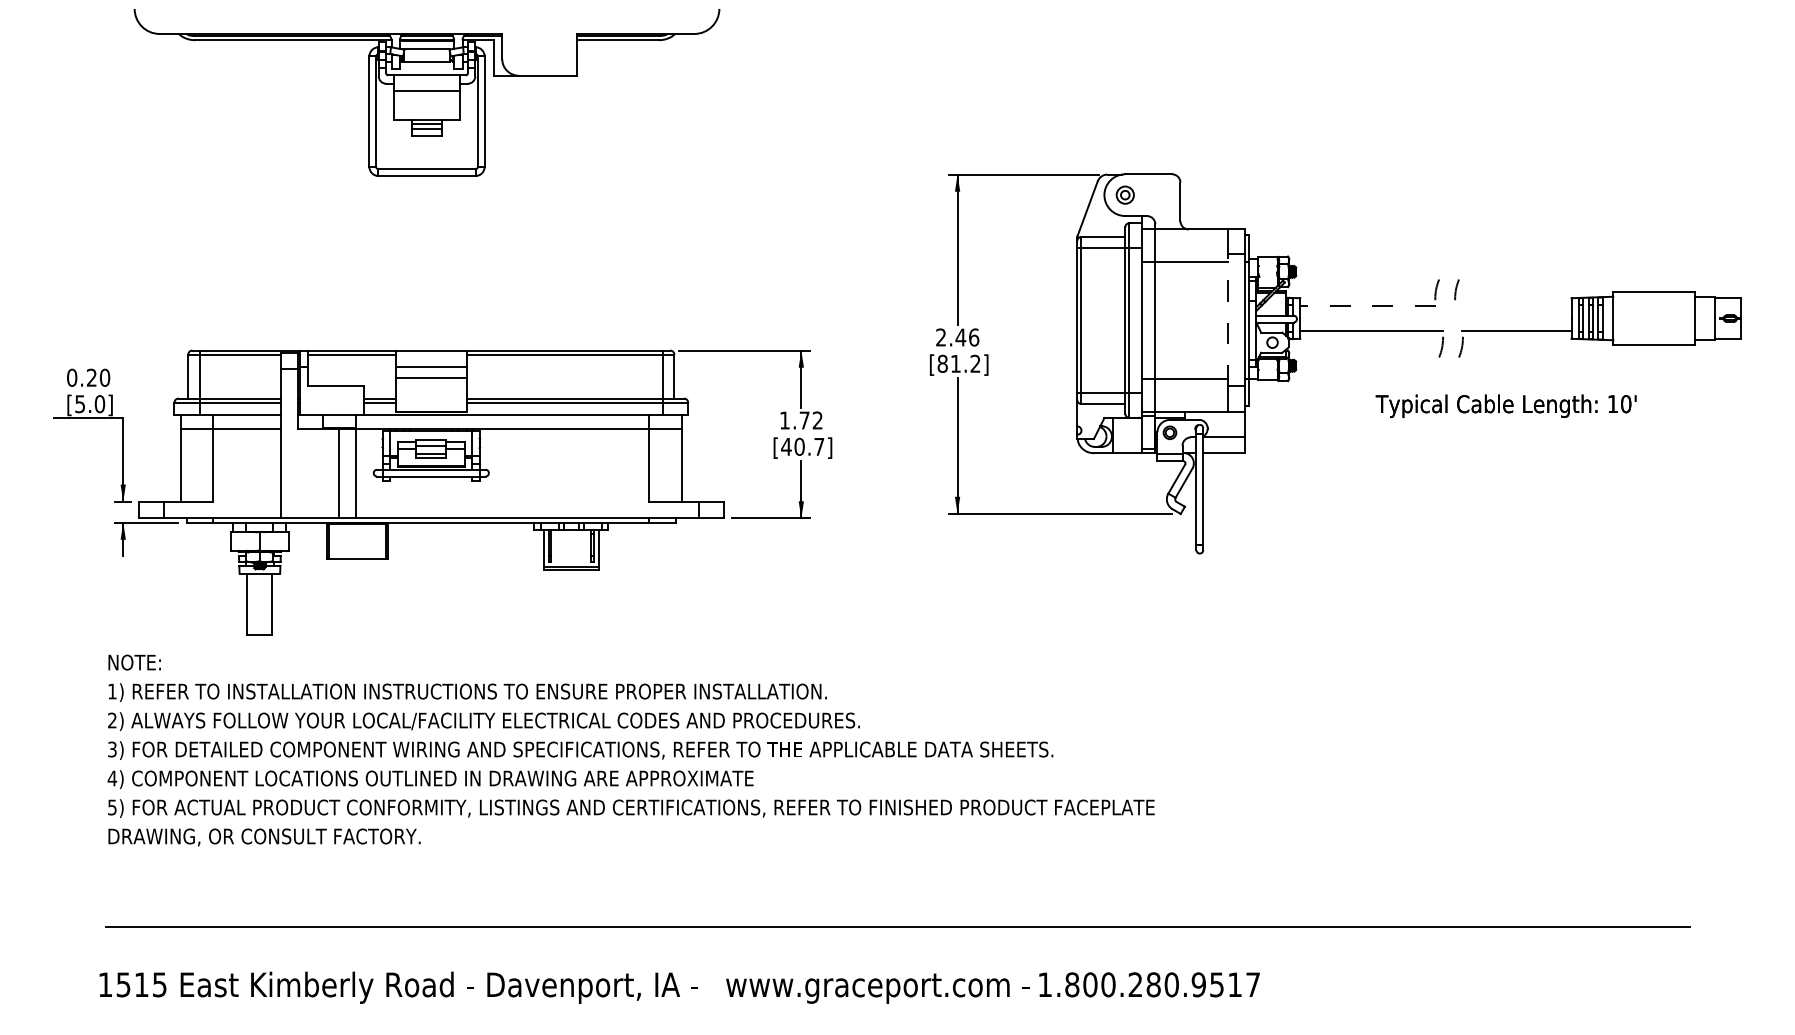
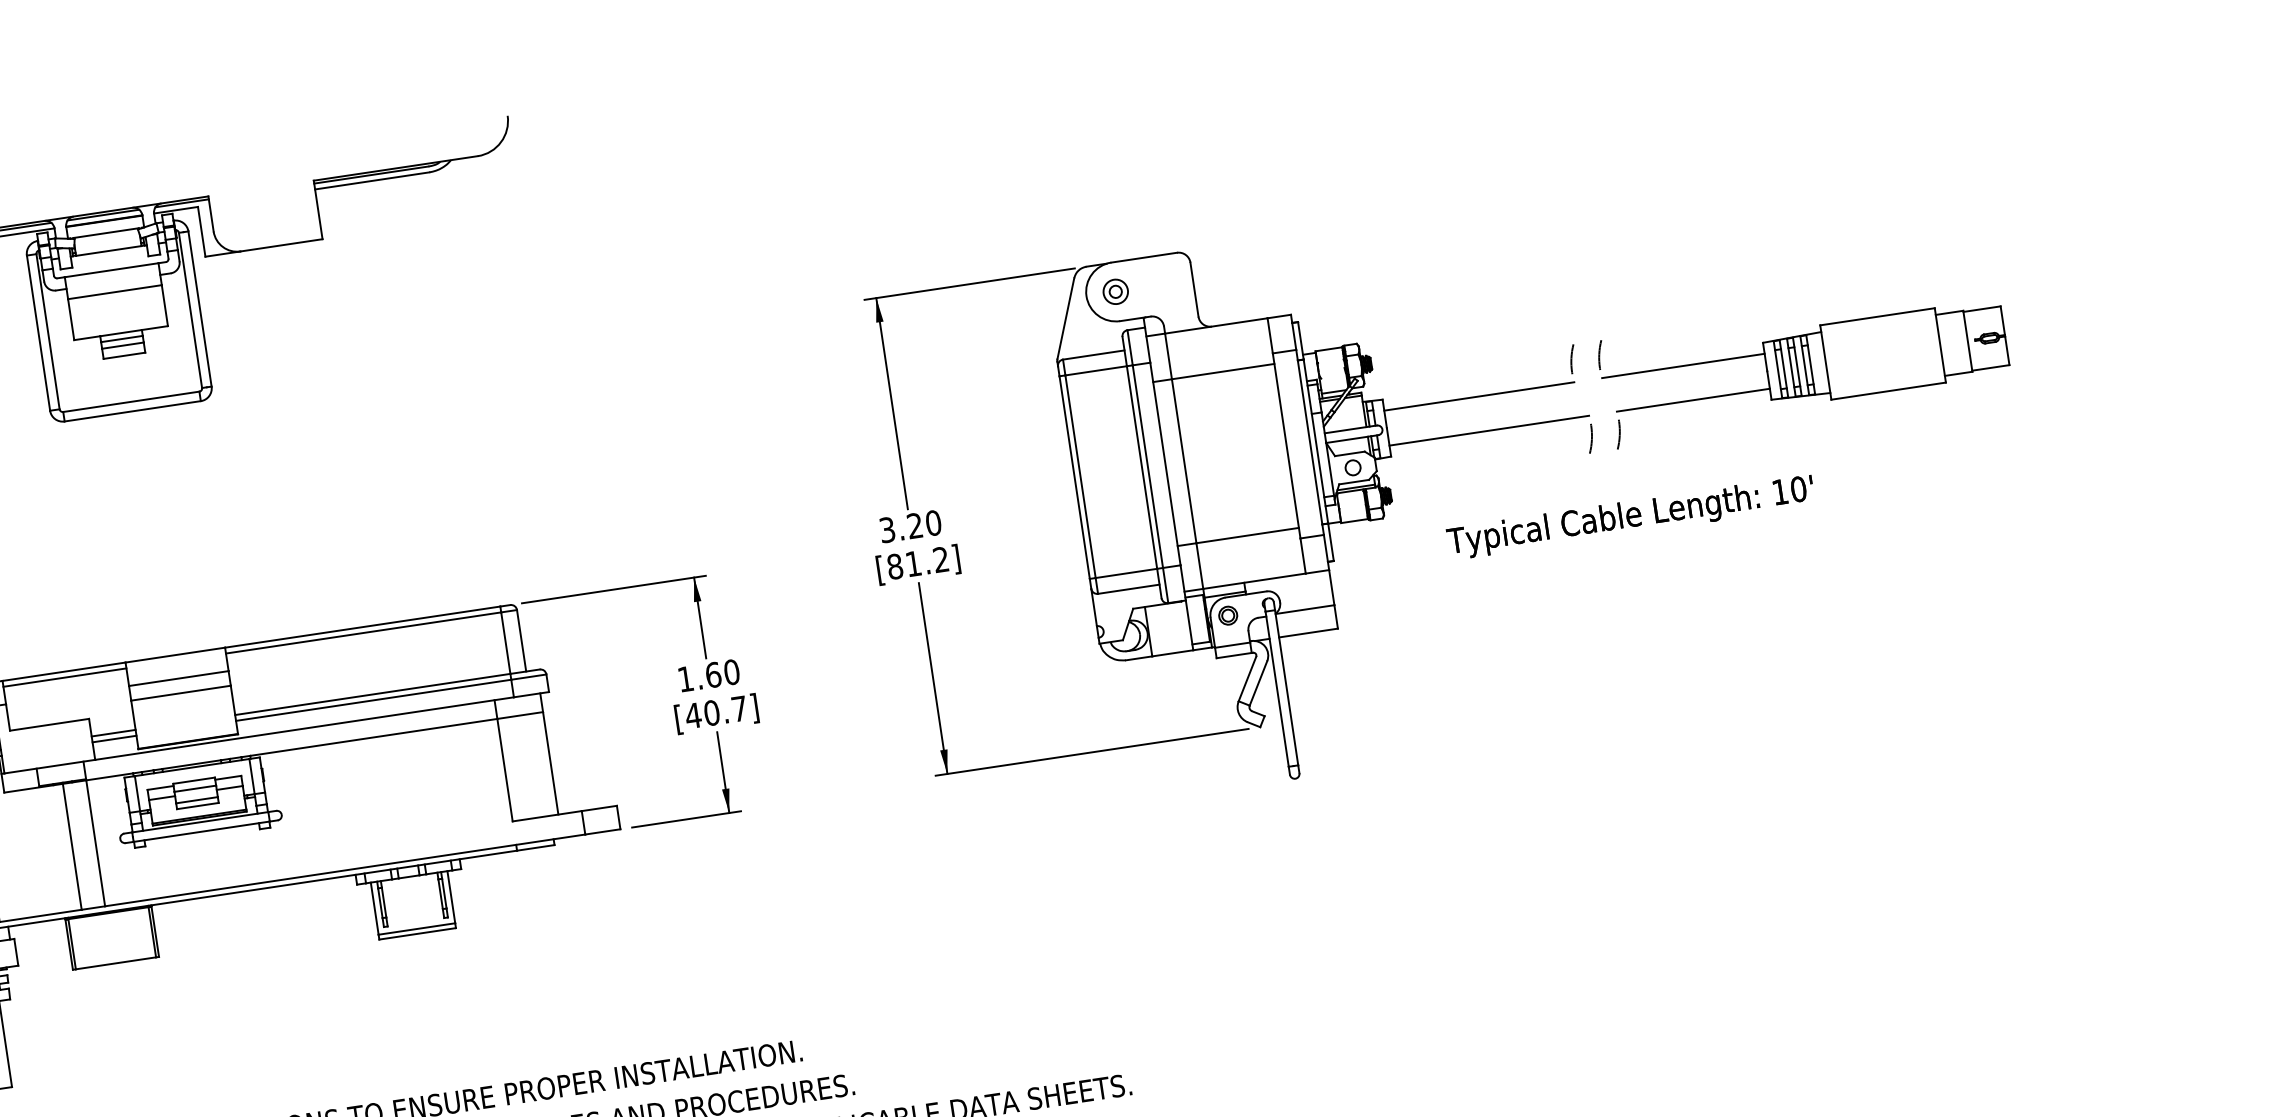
line: (1368, 306) -> (1480, 396), dashed -> solid
line: (1513, 306) -> (1683, 366), added
line: (1228, 320) -> (1286, 445), dashed -> solid
text: (957, 337) -> (910, 526), 2.46 -> 3.20
text: (1505, 405) -> (1629, 516), moved
text: (810, 420) -> (721, 673), 1.72 -> 1.60

